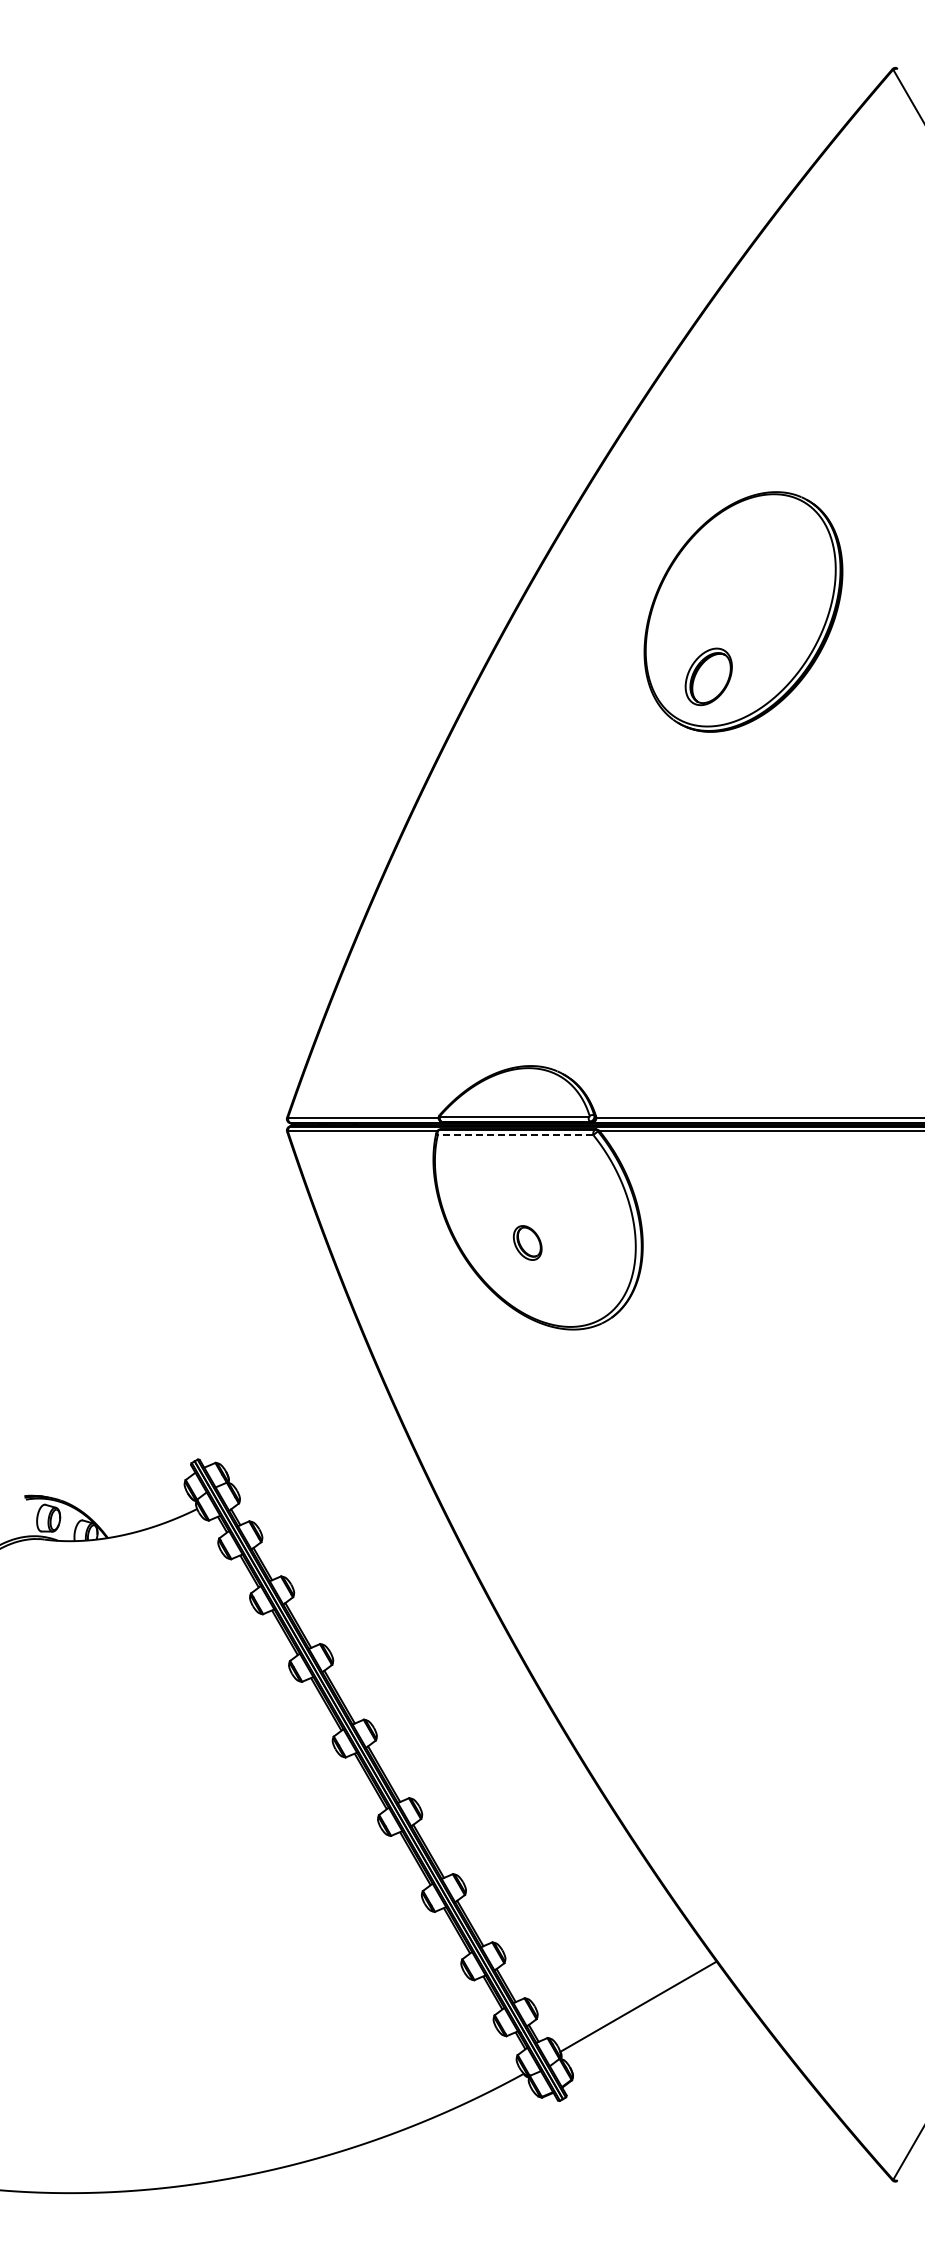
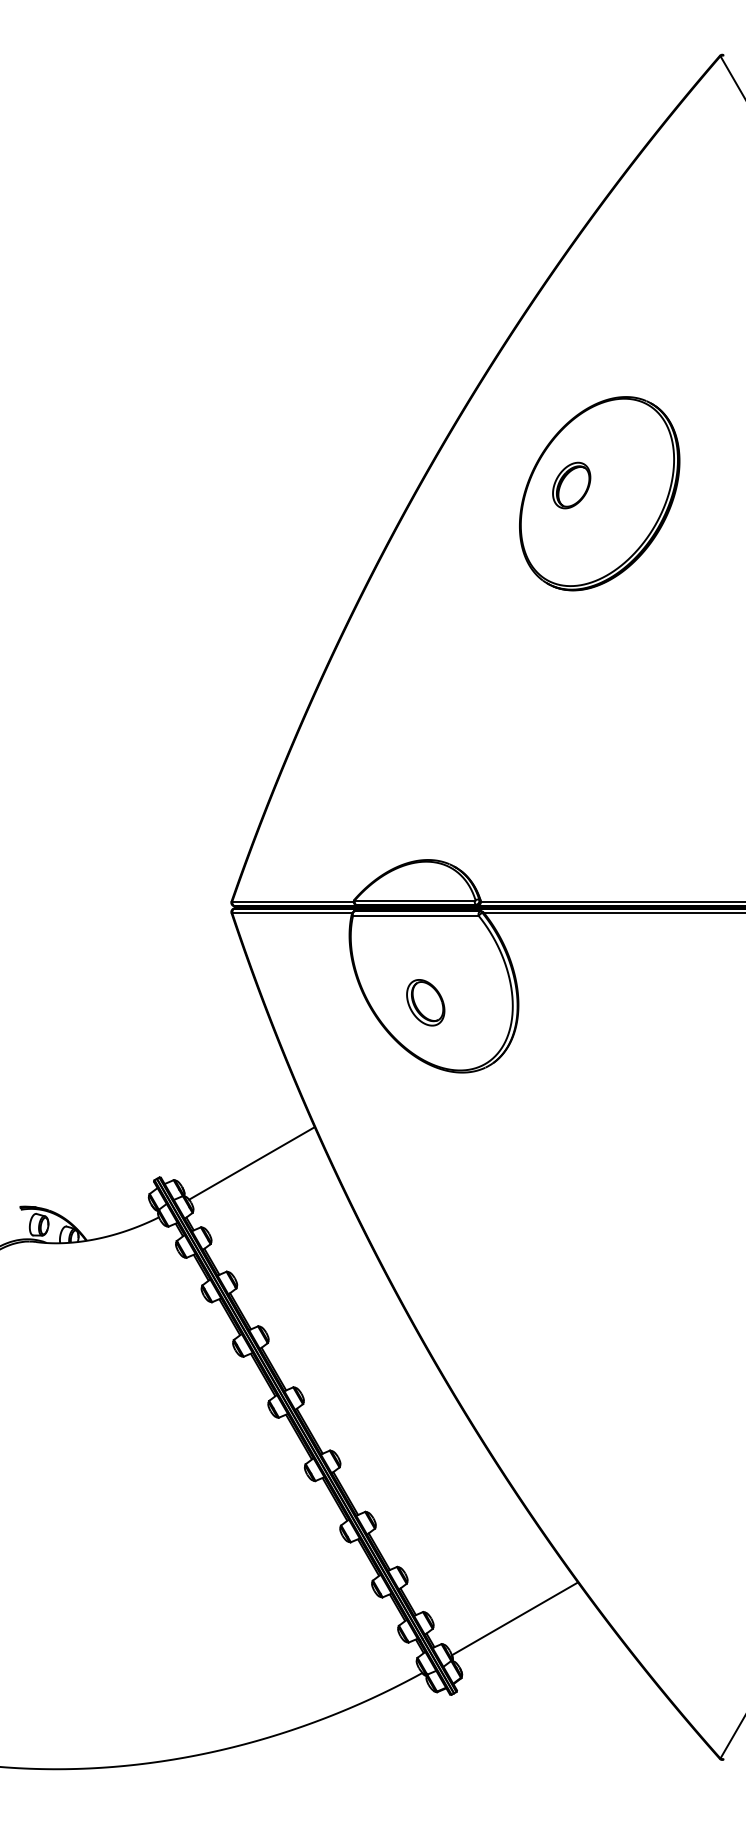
part: (708, 676) -> (571, 485), moved
line: (515, 1135) -> (415, 916), dashed -> solid
part: (527, 1242) -> (425, 1002), size x1.67
line: (312, 1442) -> (251, 1163), added

